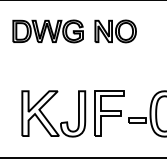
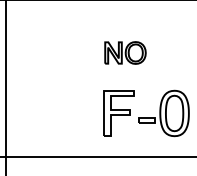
part: (47, 30) -> (57, 30), removed
part: (115, 30) -> (125, 52), moved
part: (47, 118) -> (57, 118), removed

